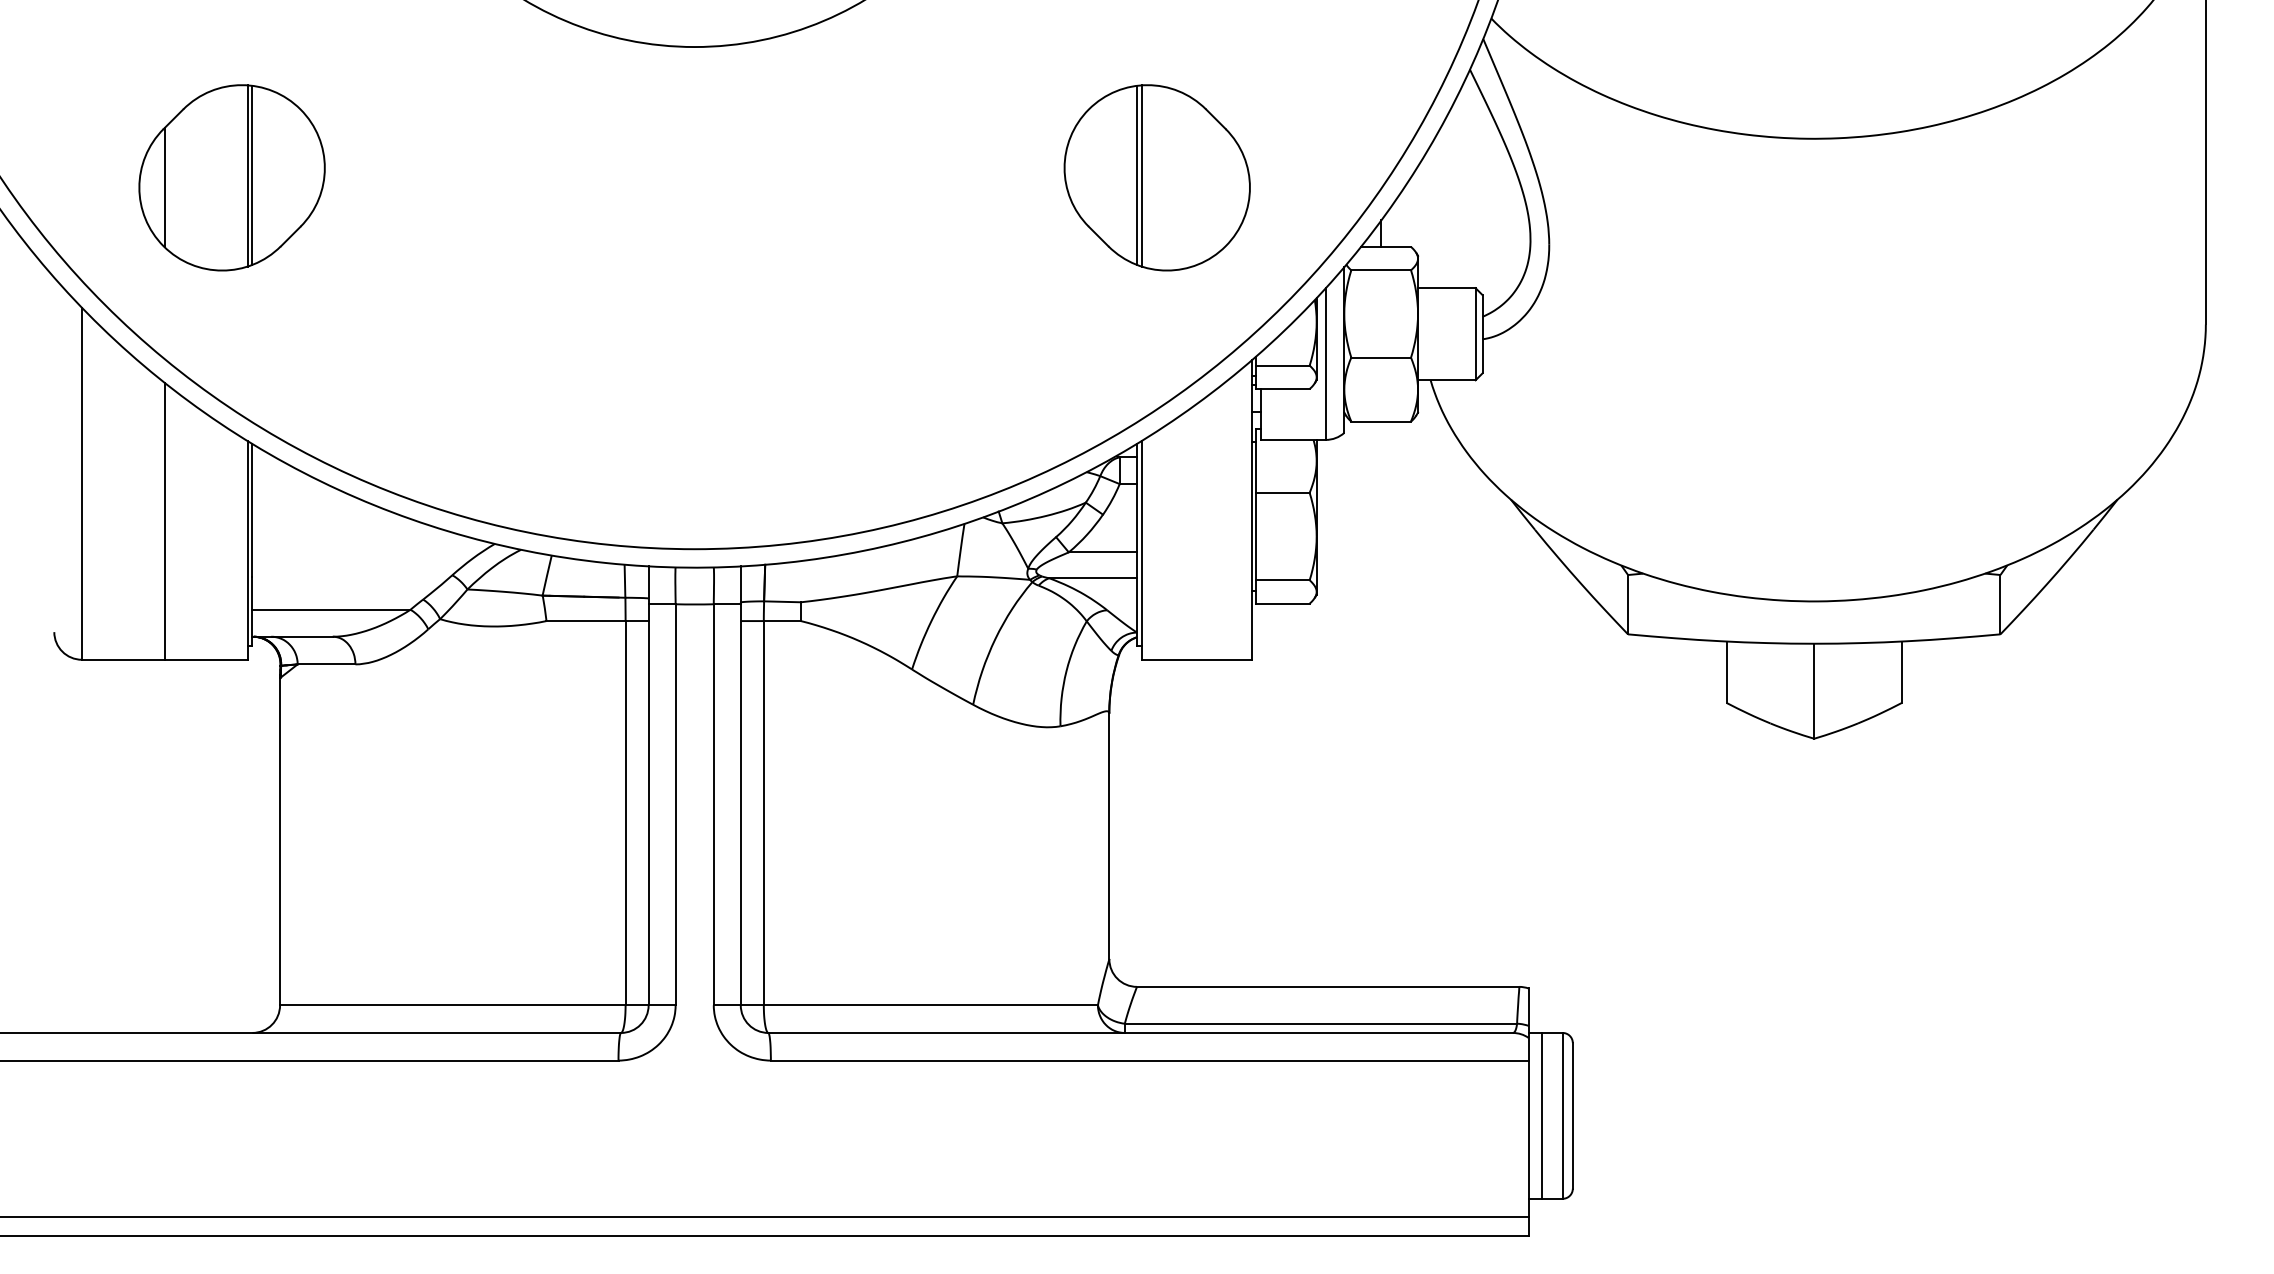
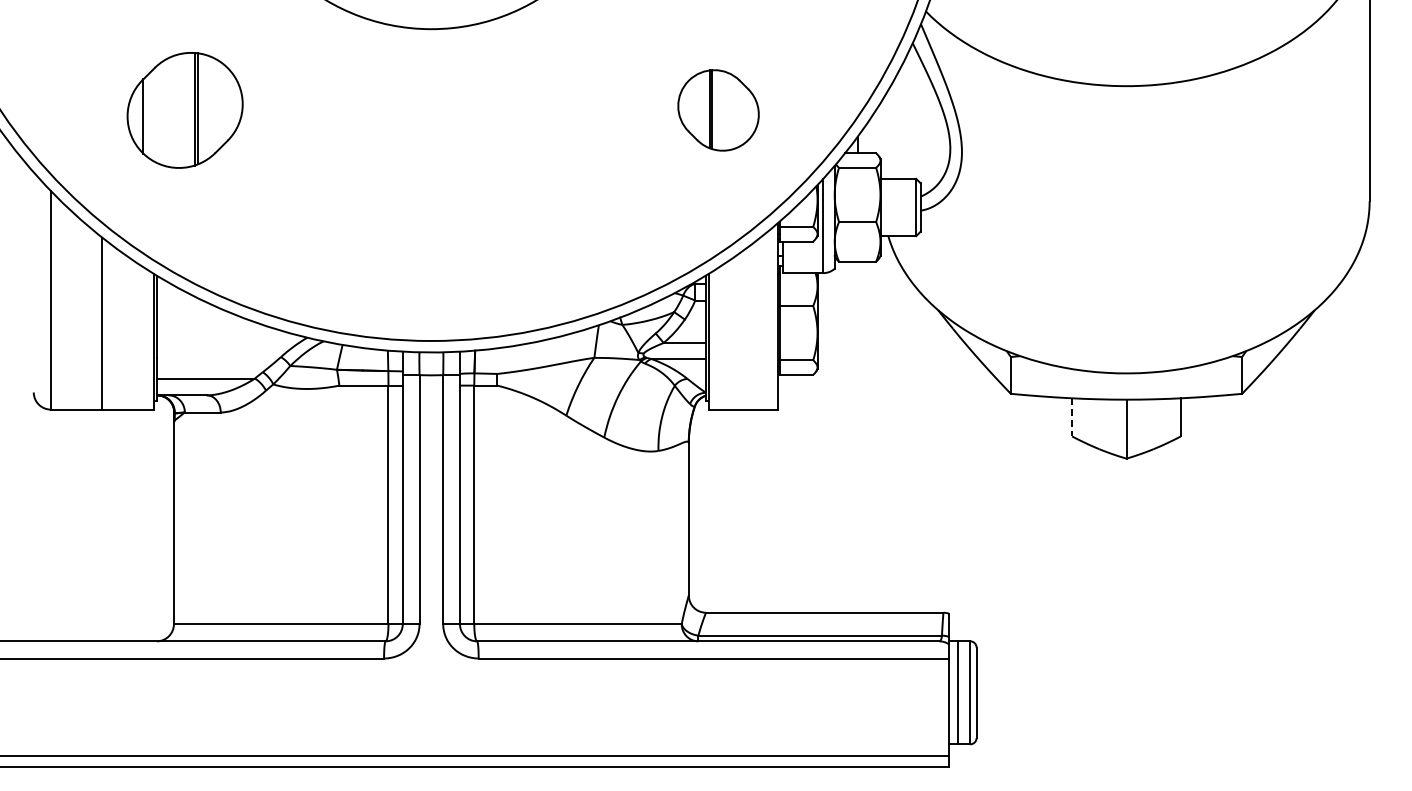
part: (231, 177) -> (184, 110), moved
part: (1157, 177) -> (718, 110), size x0.7
line: (1727, 672) -> (1072, 417), solid -> dashed

